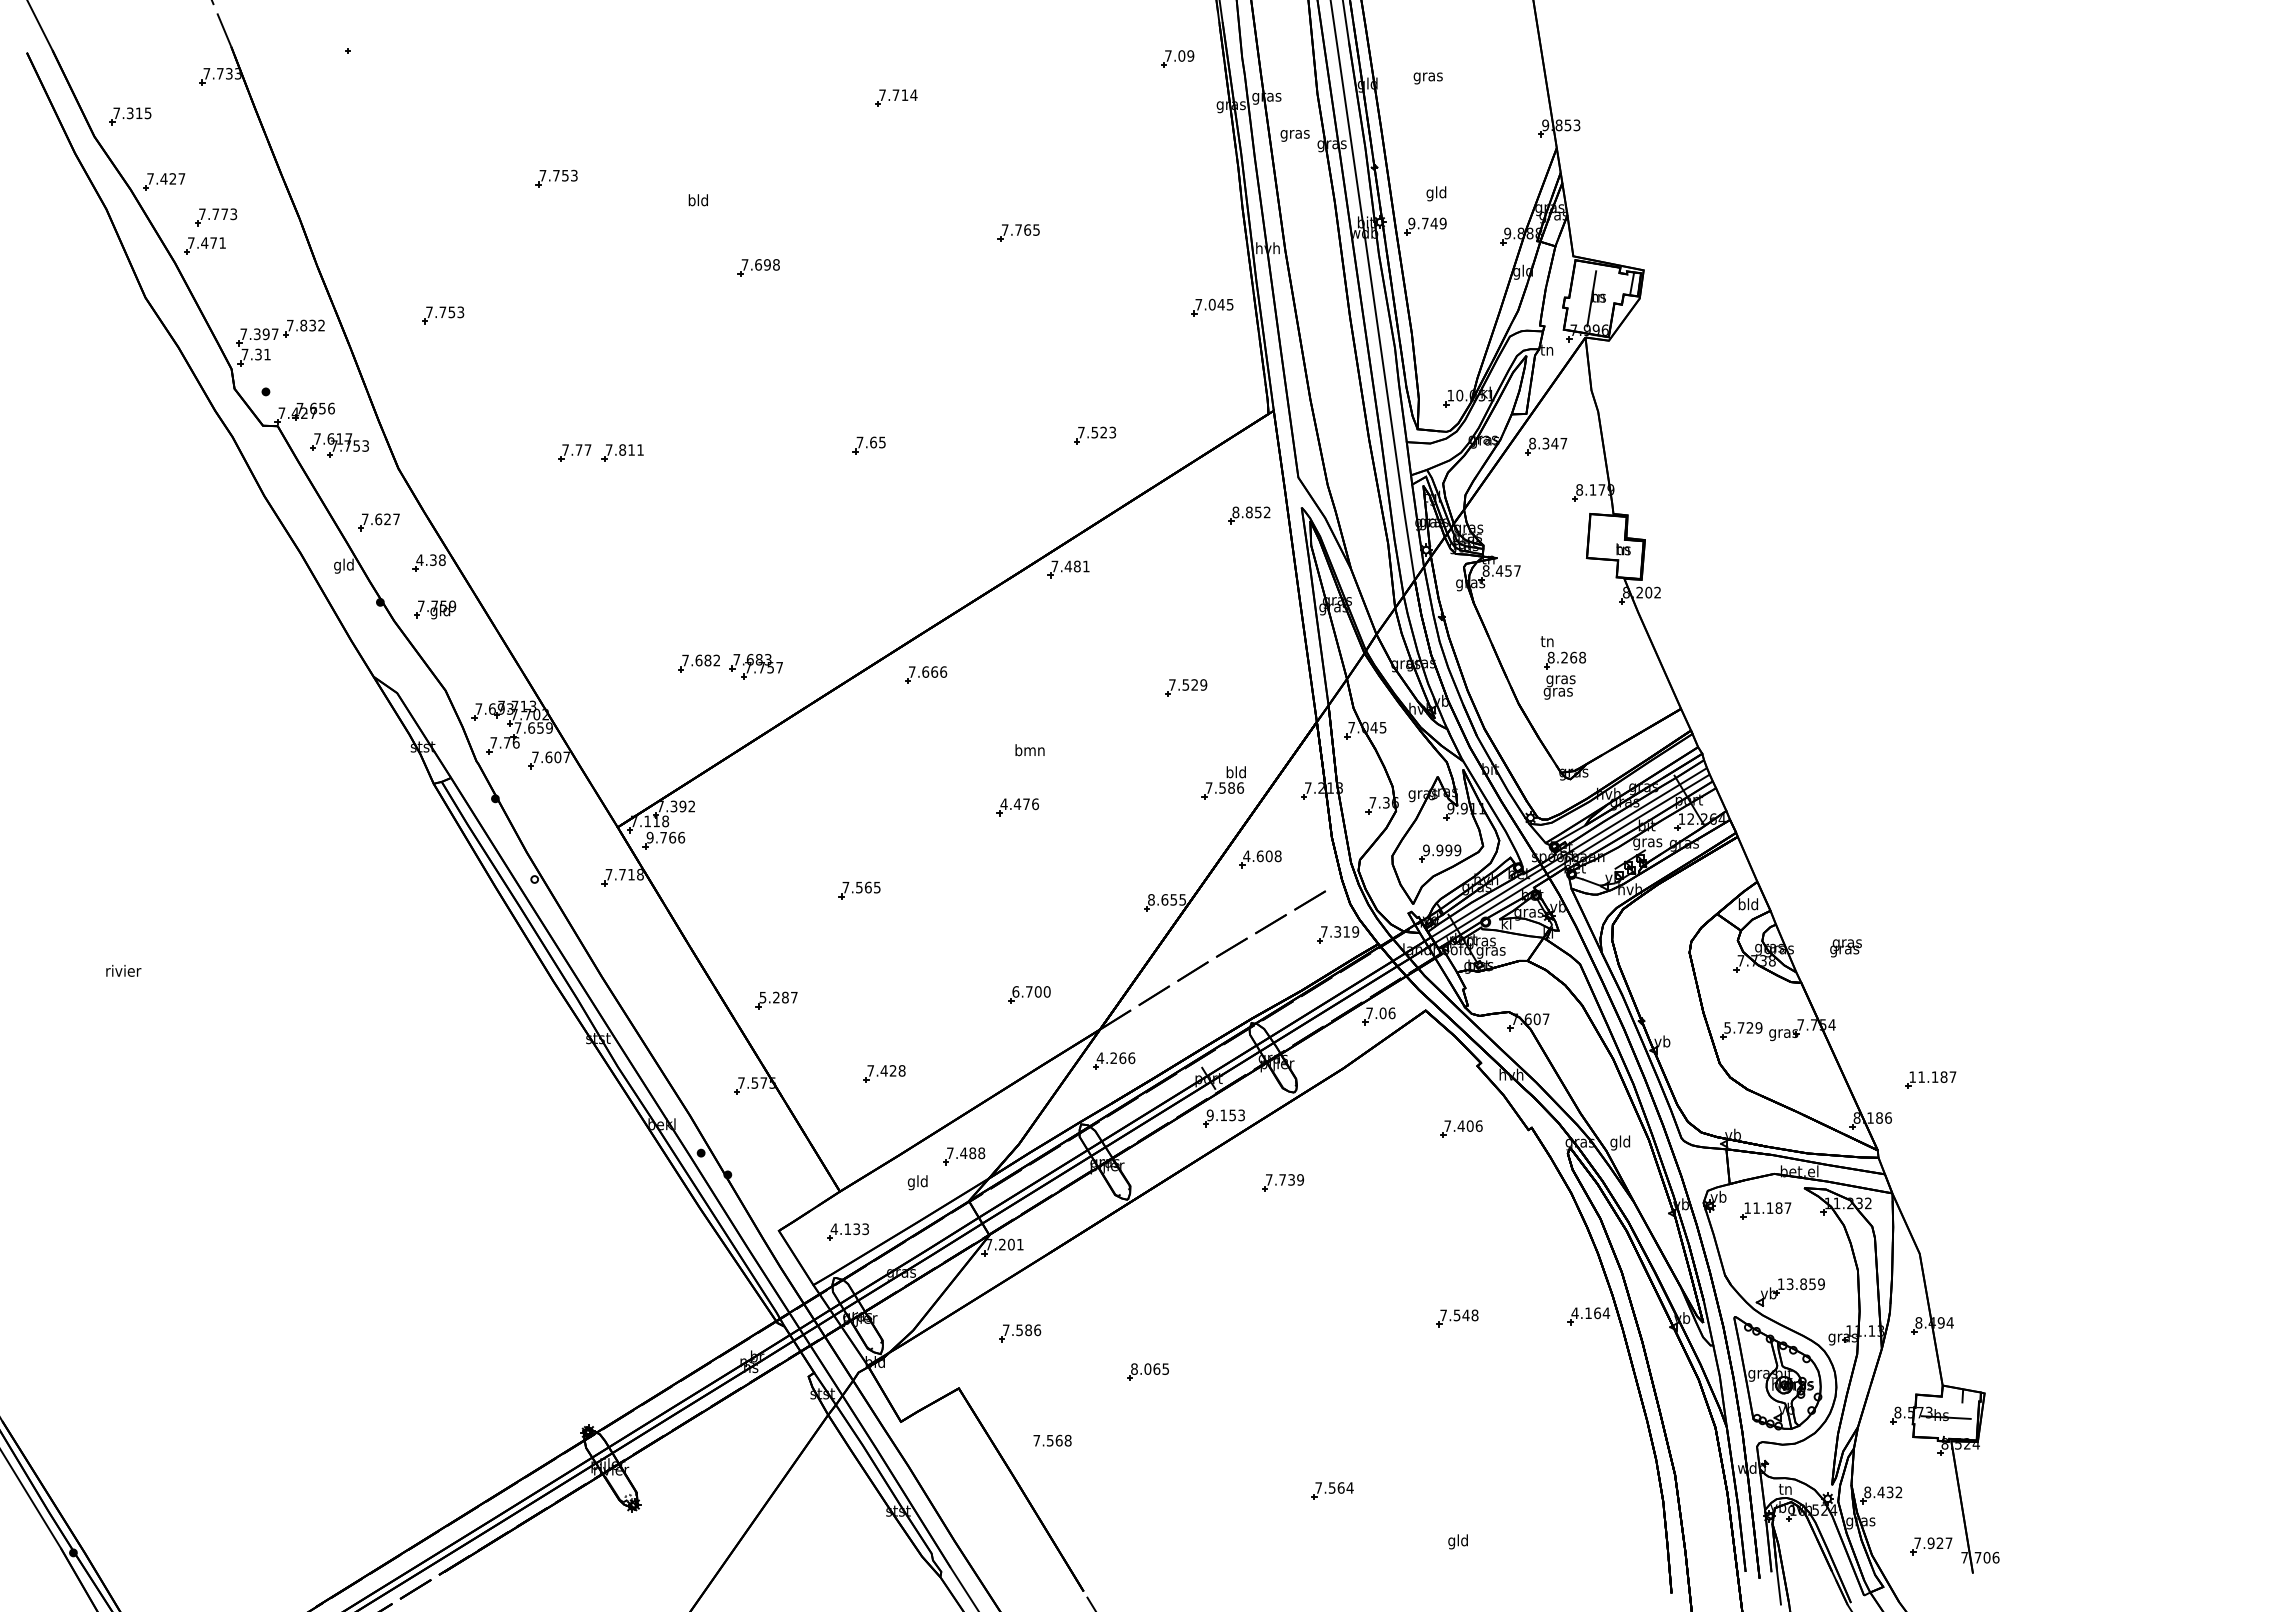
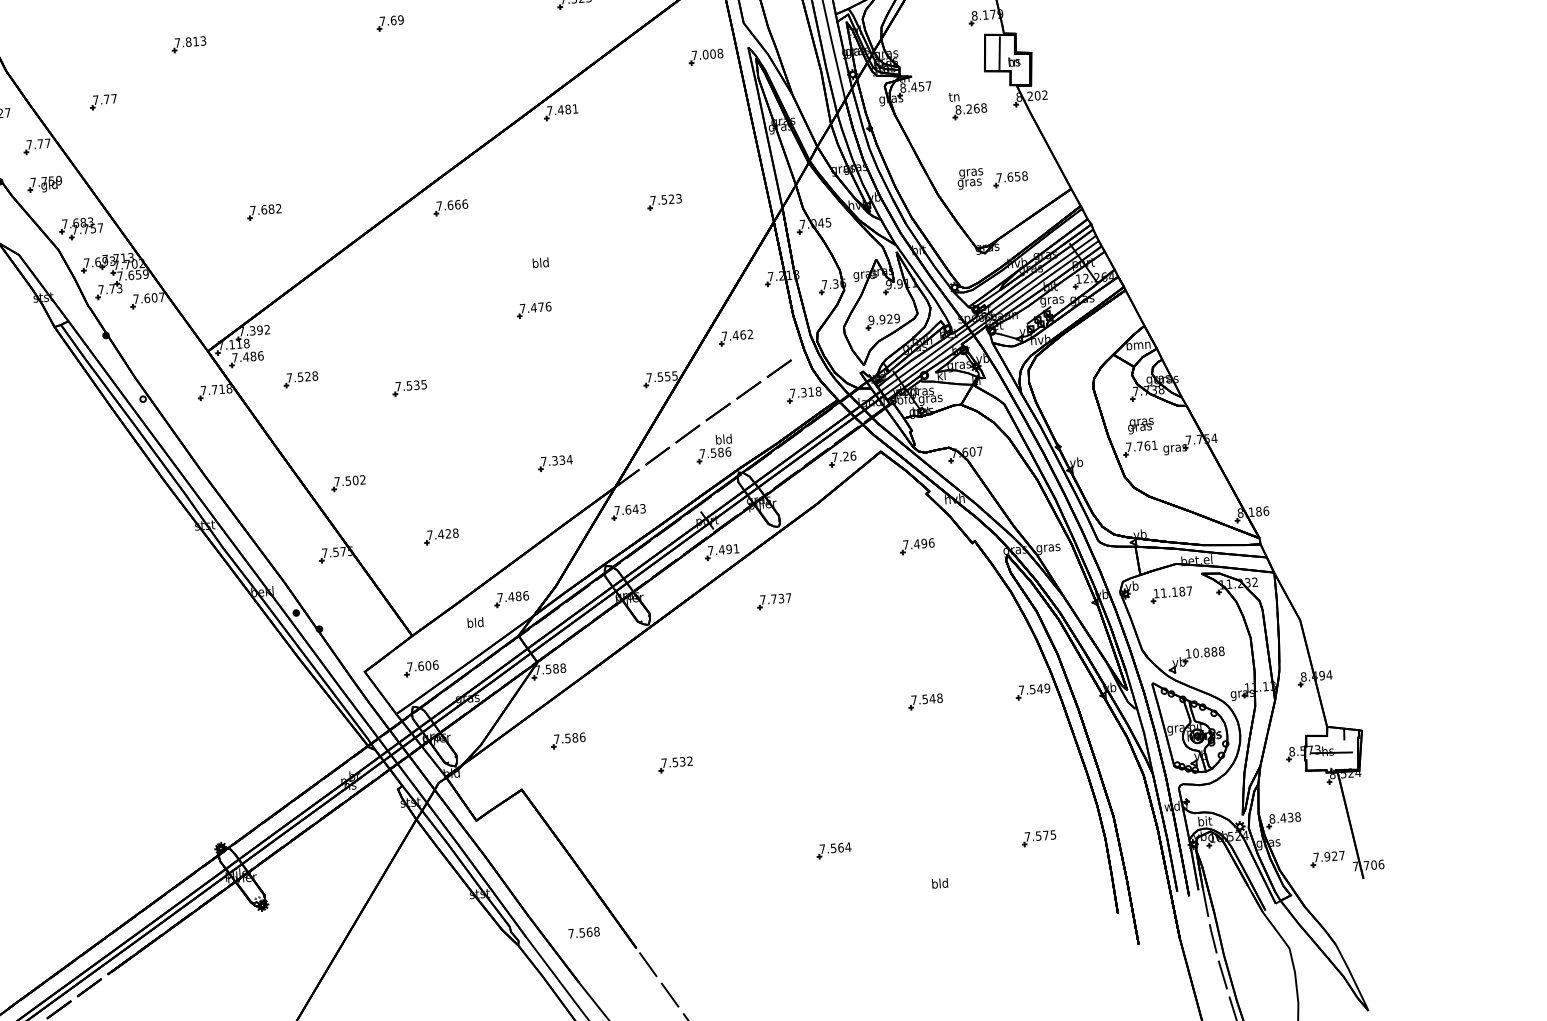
text: (882, 441) -> (400, 19), 7.65 -> 7.69
text: (640, 449) -> (203, 40), 7.811 -> 7.813
part: (574, 452) -> (103, 101), moved
text: (1251, 512) -> (707, 54), 8.852 -> 7.008
line: (1606, 537) -> (999, 53), added
text: (430, 559) -> (38, 143), 4.38 -> 7.77
part: (1562, 652) -> (967, 105), moved
part: (755, 666) -> (80, 228), moved
text: (1203, 684) -> (678, 198), 7.529 -> 7.523
part: (1608, 691) -> (1010, 179), added
text: (515, 742) -> (118, 288), 7.76 -> 7.73
text: (1029, 750) -> (540, 263), bmn -> bld
part: (1223, 782) -> (714, 448), moved
text: (1003, 803) -> (522, 308), 4.476 -> 7.476
text: (661, 837) -> (244, 356), 9.766 -> 7.486
text: (1448, 850) -> (889, 319), 9.999 -> 9.929
text: (1262, 856) -> (737, 335), 4.608 -> 7.462
part: (728, 869) -> (301, 379), added
text: (867, 887) -> (416, 385), 7.565 -> 7.535
text: (1158, 899) -> (655, 377), 8.655 -> 7.555
text: (1748, 904) -> (1138, 344), bld -> bmn
text: (1355, 931) -> (818, 391), 7.319 -> 7.318
text: (1845, 948) -> (1140, 426), moved
text: (1031, 991) -> (556, 460), 6.700 -> 7.334
text: (778, 997) -> (350, 480), 5.287 -> 7.502
text: (1382, 1013) -> (845, 456), 7.06 -> 7.26
text: (1743, 1027) -> (1142, 445), 5.729 -> 7.761
text: (1115, 1058) -> (629, 509), 4.266 -> 7.643
part: (1930, 1079) -> (1298, 477), removed
text: (1225, 1115) -> (723, 549), 9.153 -> 7.491
text: (1469, 1125) -> (923, 543), 7.406 -> 7.496
text: (1620, 1142) -> (1048, 547), gld -> gras
text: (981, 1152) -> (525, 595), 7.488 -> 7.486
text: (1300, 1179) -> (788, 597), 7.739 -> 7.737
text: (911, 1182) -> (470, 624), gld -> bld
text: (849, 1229) -> (422, 666), 4.133 -> 7.606
text: (1011, 1244) -> (556, 668), 7.201 -> 7.588
text: (1805, 1284) -> (1208, 652), 13.859 -> 10.888
text: (1590, 1313) -> (1034, 689), 4.164 -> 7.549
text: (1149, 1368) -> (676, 761), 8.065 -> 7.532
text: (1052, 1440) -> (584, 932), moved
text: (1785, 1488) -> (1204, 820), tn -> bit
text: (1898, 1492) -> (1297, 817), 8.432 -> 8.438
part: (1582, 1494) -> (1038, 838), added
text: (1451, 1541) -> (934, 884), gld -> bld

